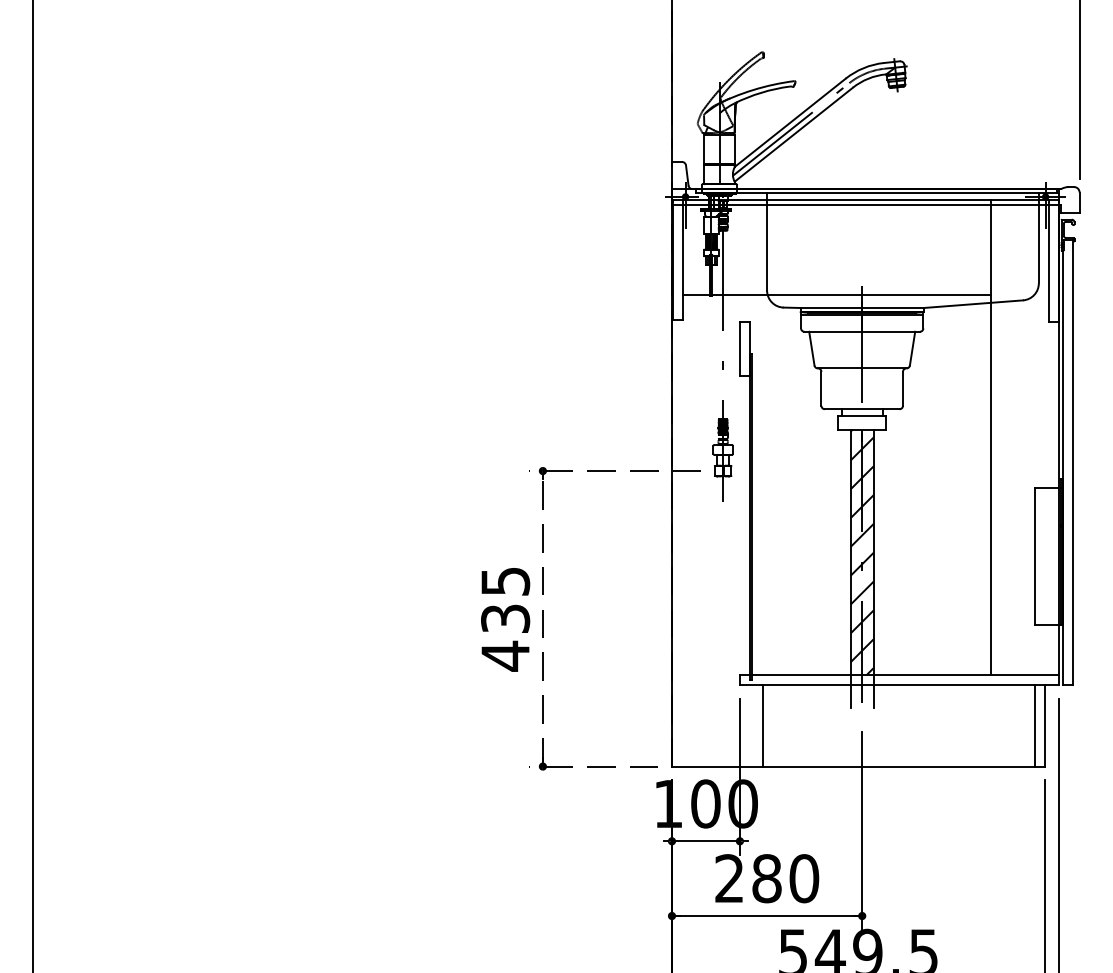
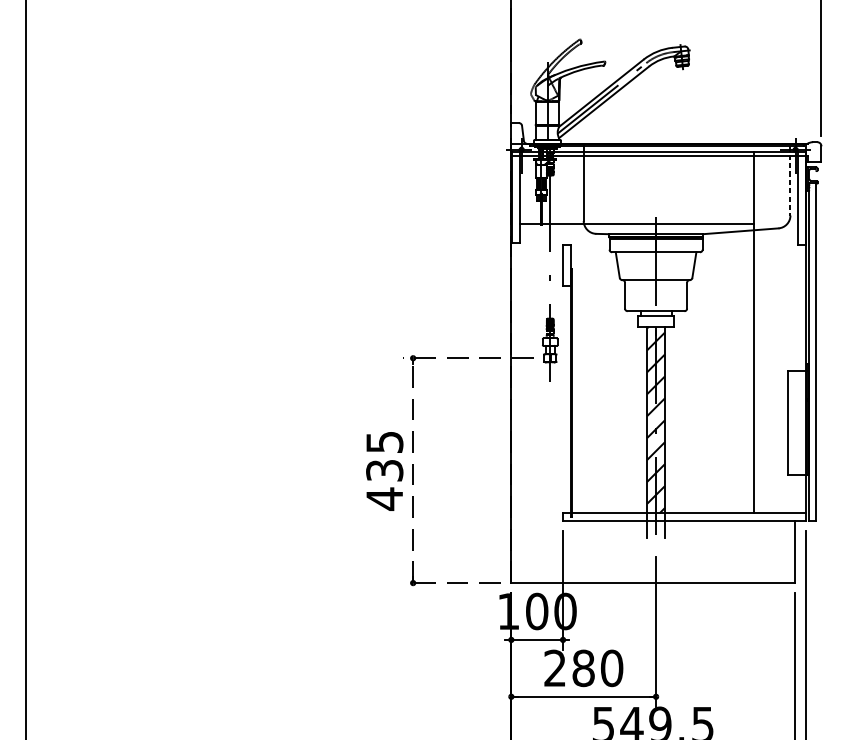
line: (1038, 238) -> (790, 181), solid -> dashed
line: (763, 725) -> (580, 551), removed
line: (1035, 725) -> (787, 551), removed

